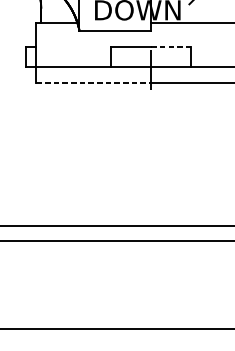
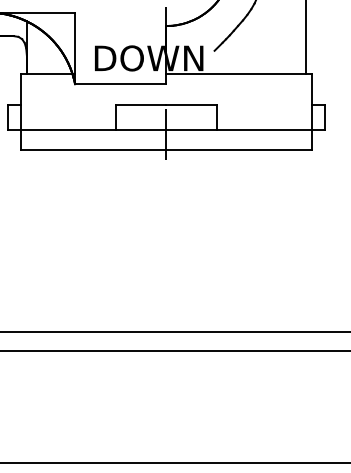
line: (171, 46) -> (191, 104), dashed -> solid
line: (93, 82) -> (93, 150), dashed -> solid

